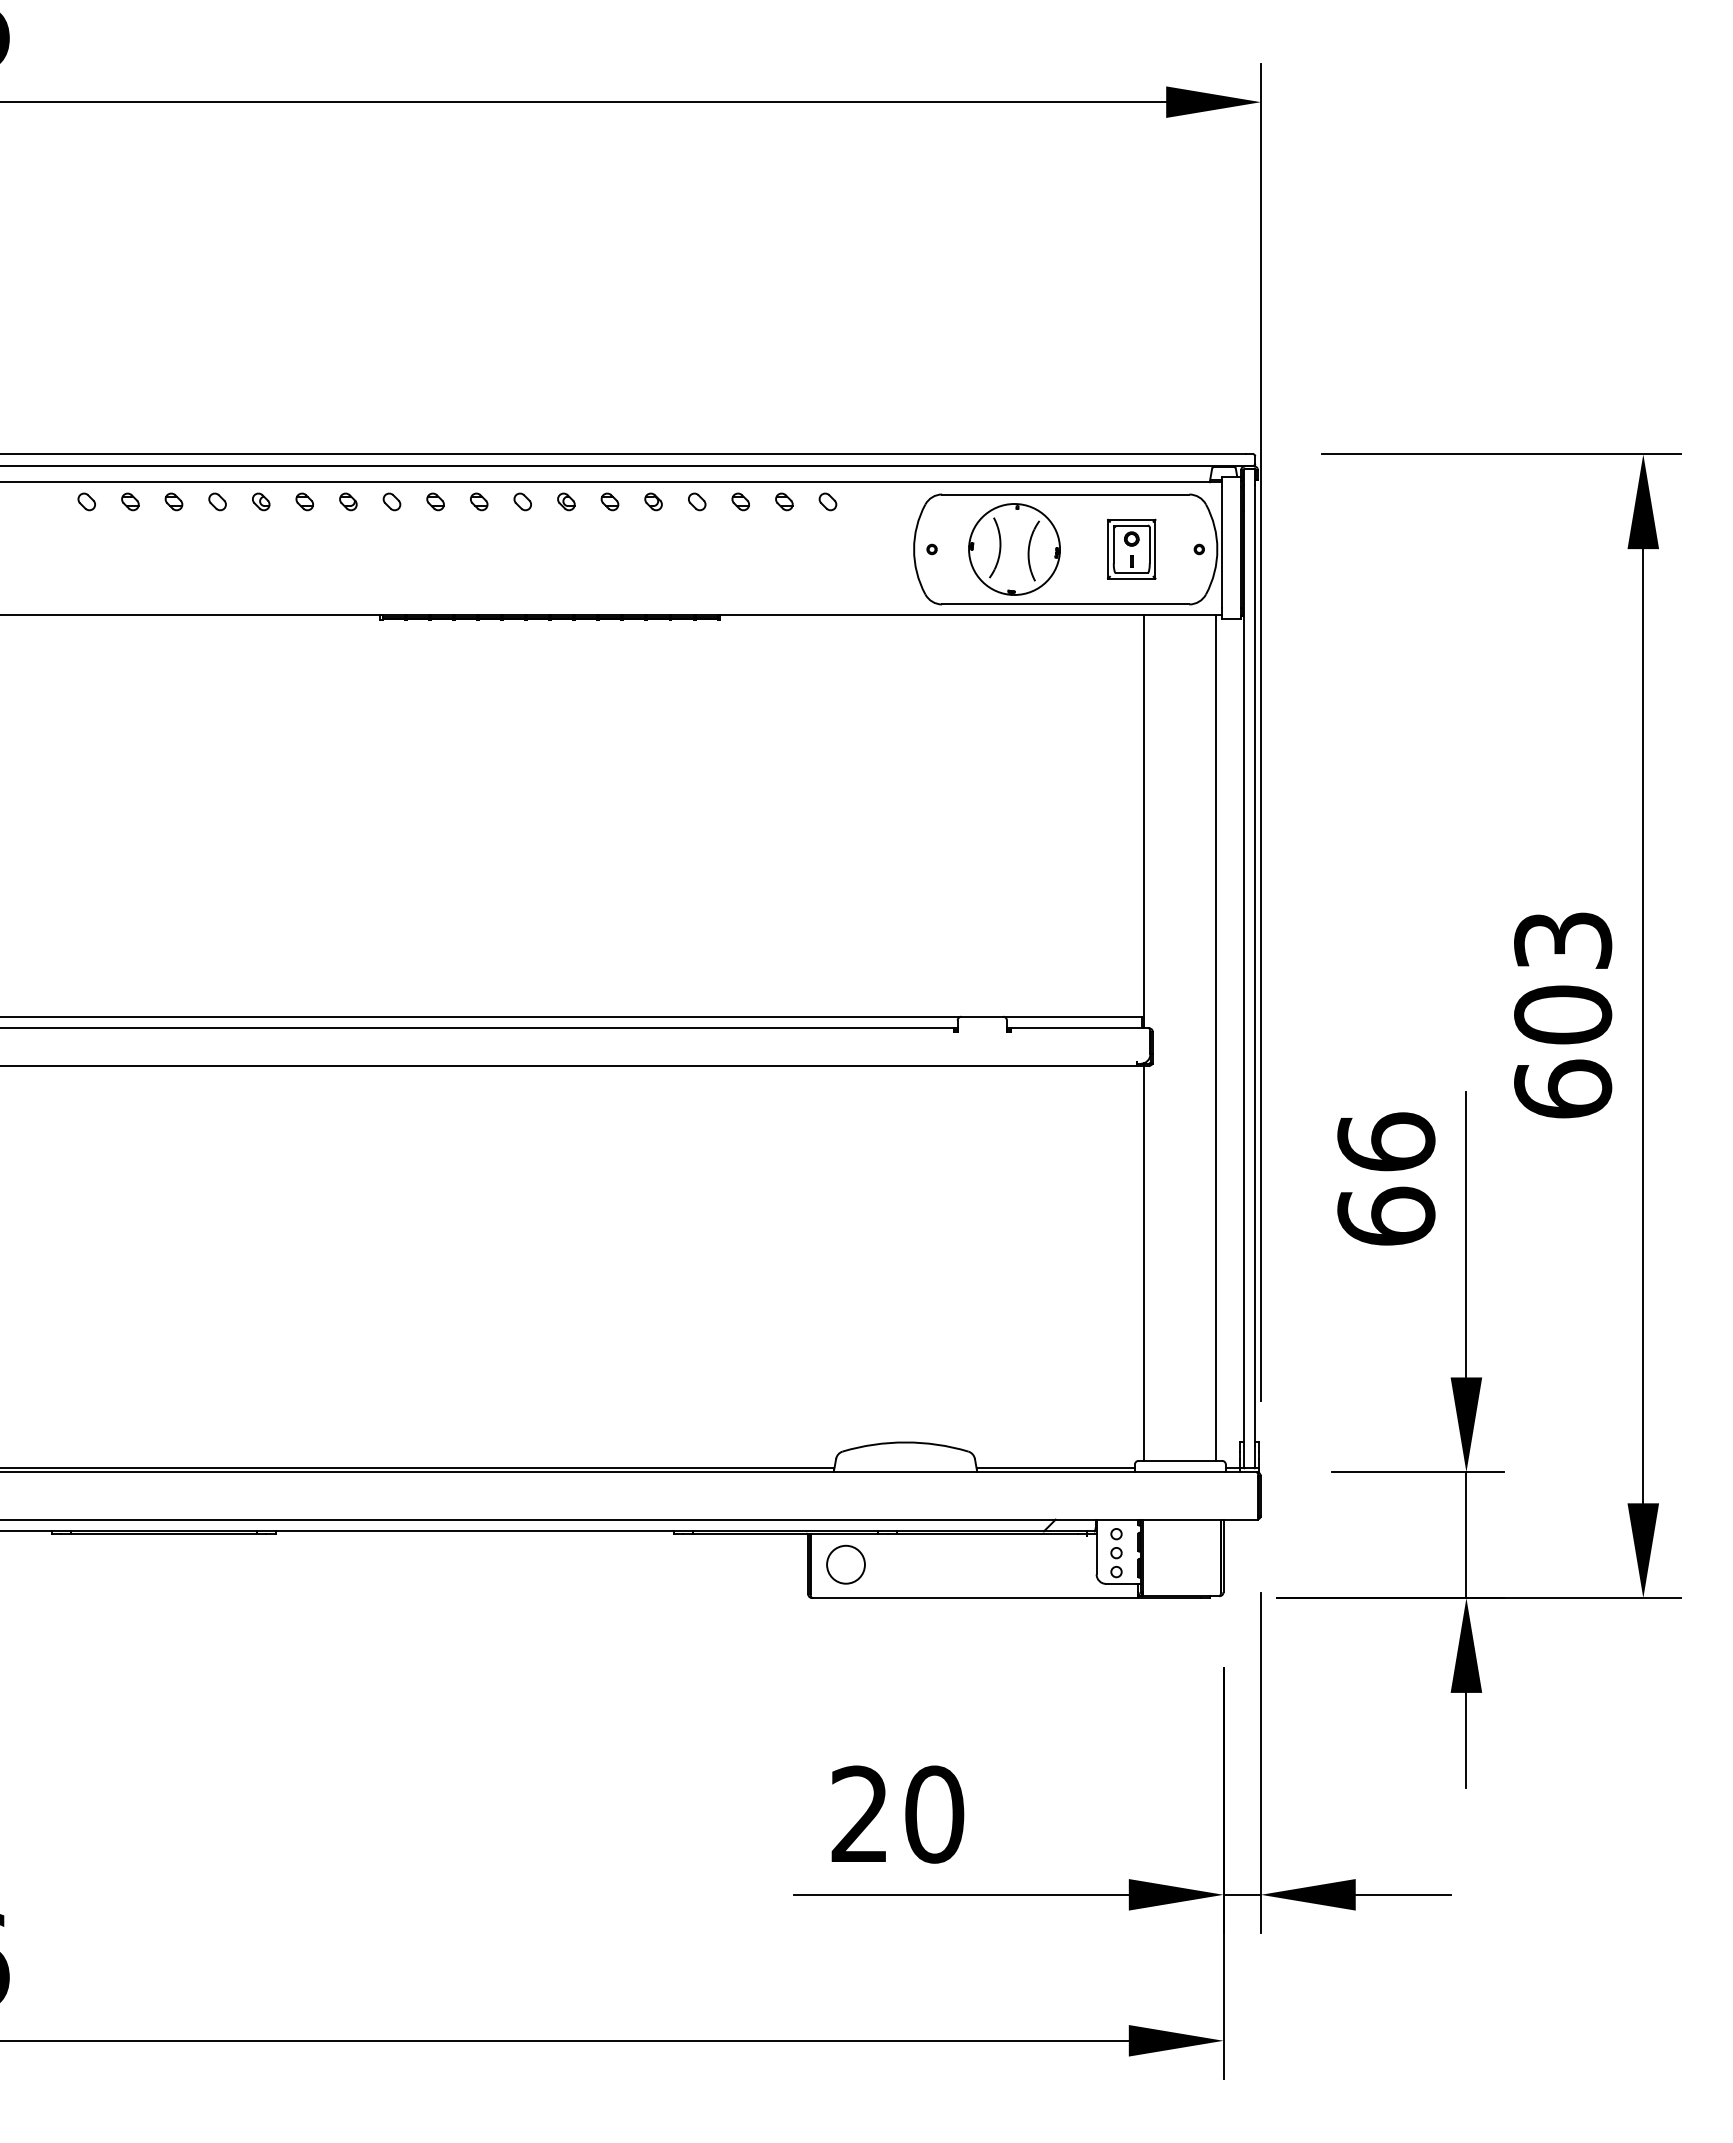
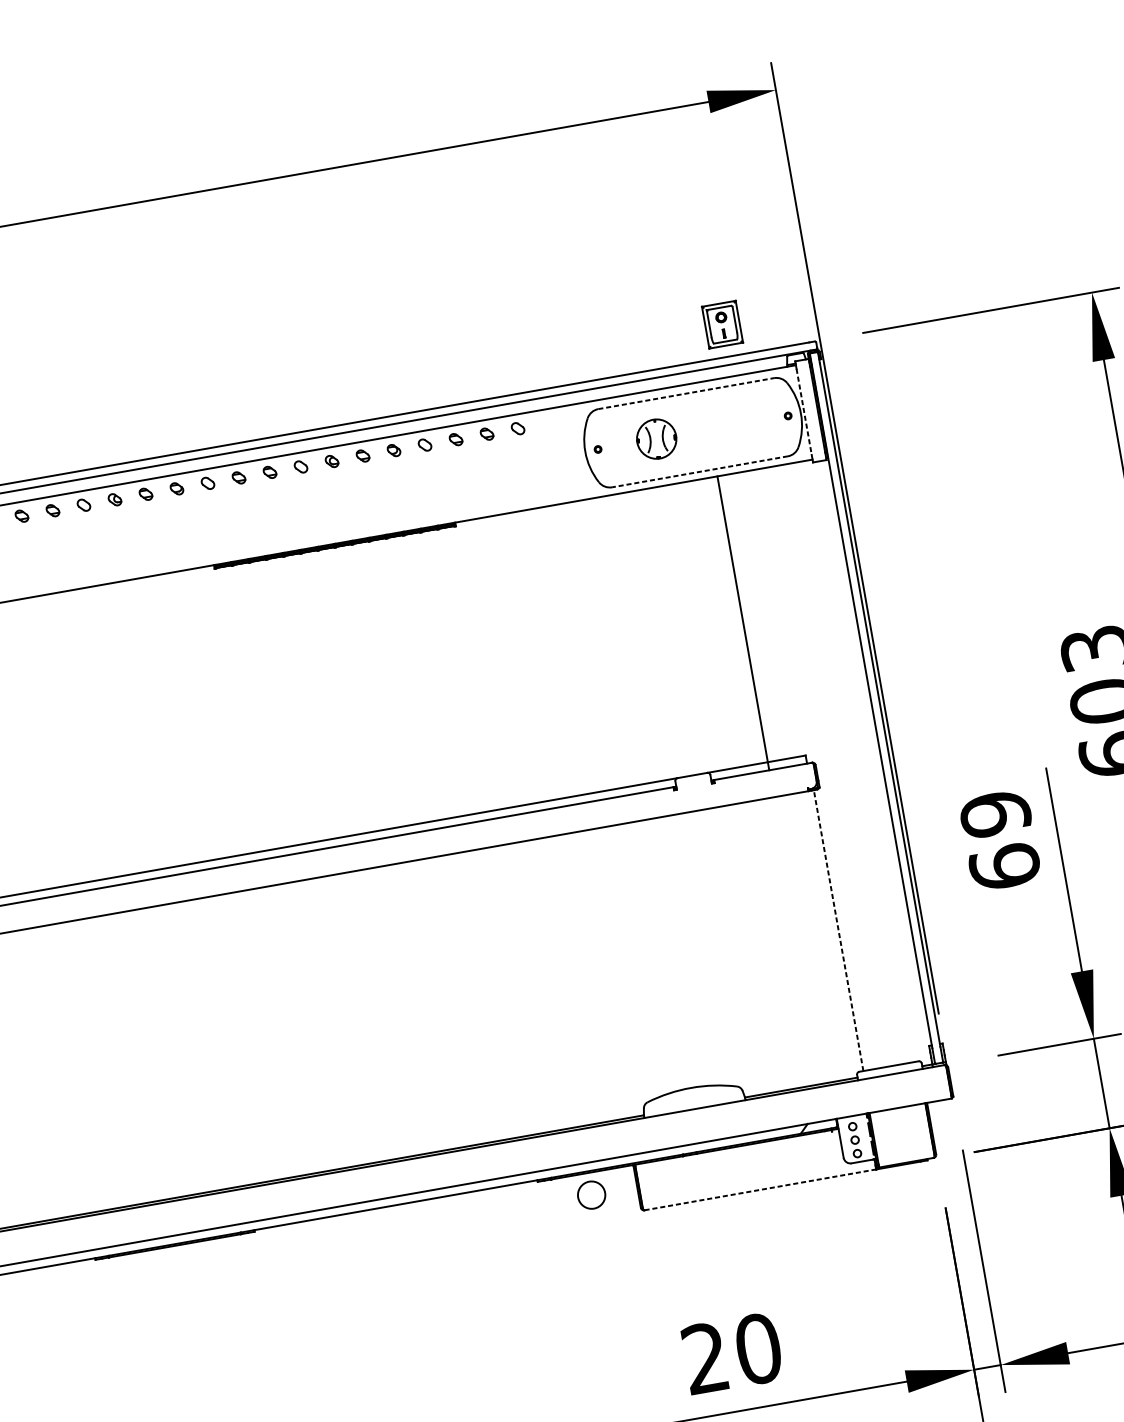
line: (1065, 494) -> (686, 393), solid -> dashed
line: (1222, 547) -> (804, 411), solid -> dashed
part: (1131, 548) -> (722, 324), moved
part: (1014, 549) -> (656, 439), size x0.6
line: (1065, 604) -> (699, 471), solid -> dashed
line: (1144, 821) -> (743, 623), moved
line: (1216, 1037) -> (861, 760), removed
text: (1386, 1141) -> (995, 813), 66 -> 69
line: (1144, 1262) -> (838, 929), solid -> dashed
circle: (845, 1564) -> (591, 1195), moved
line: (975, 1598) -> (760, 1190), solid -> dashed

